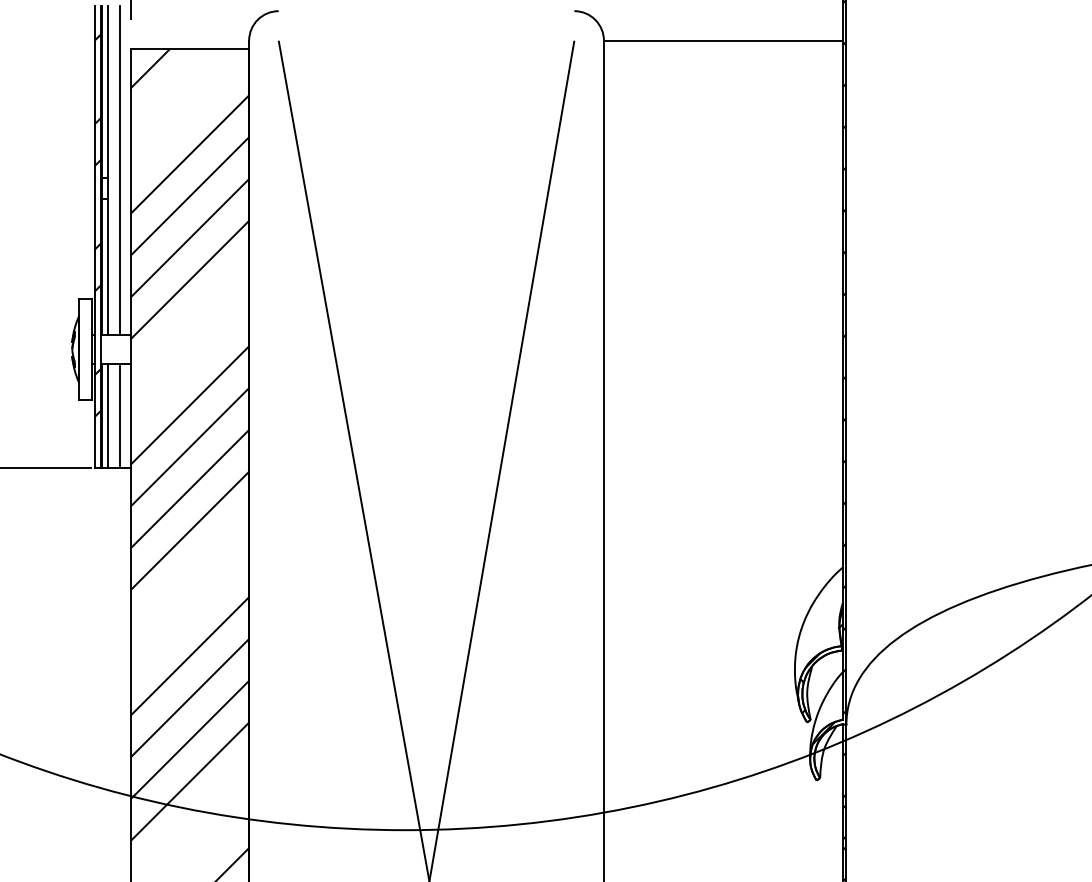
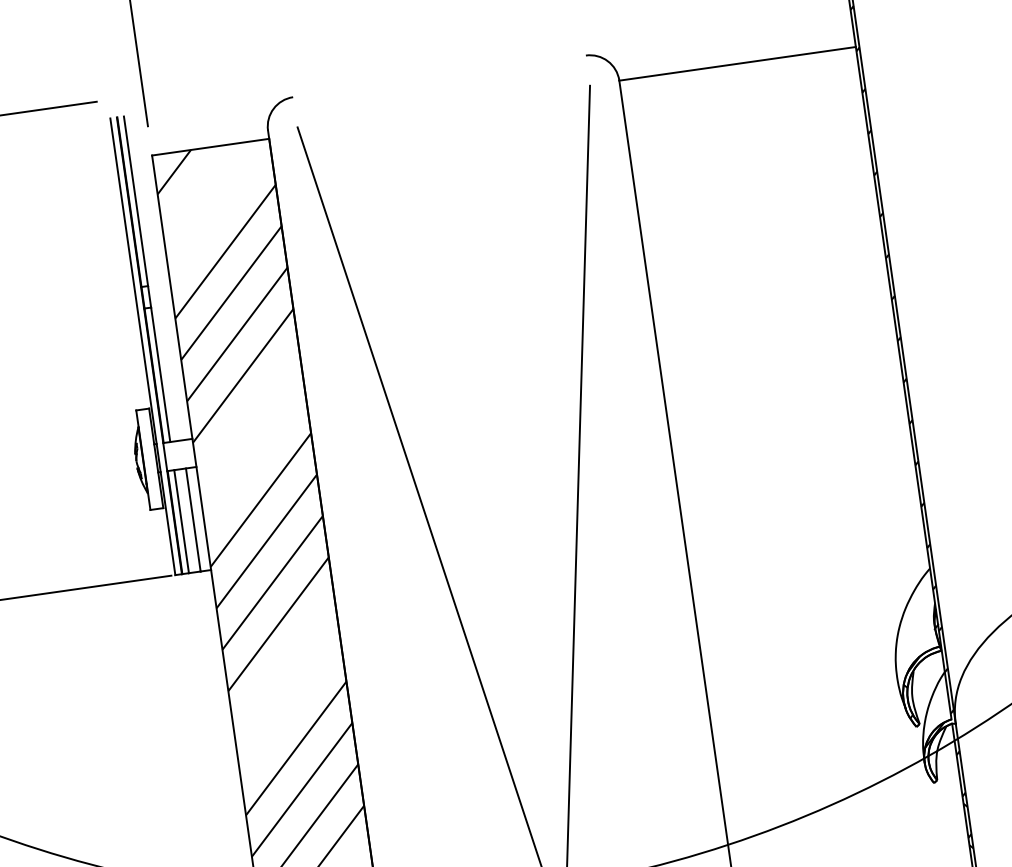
line: (120, 170) -> (158, 277), removed
hatch: (97, 225) -> (143, 334), removed

